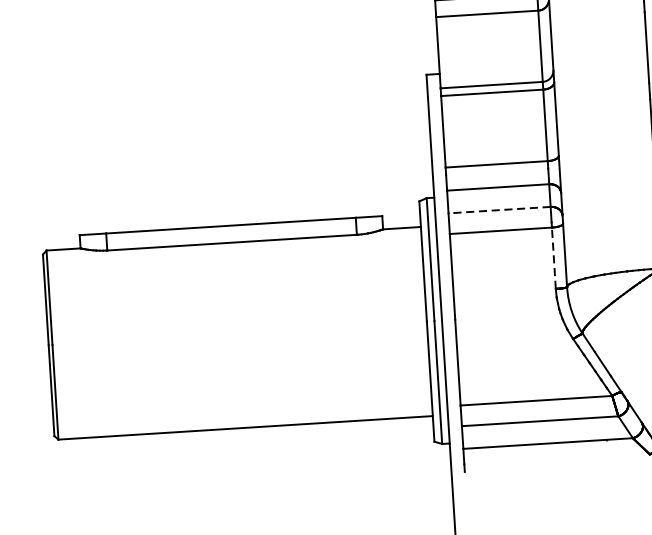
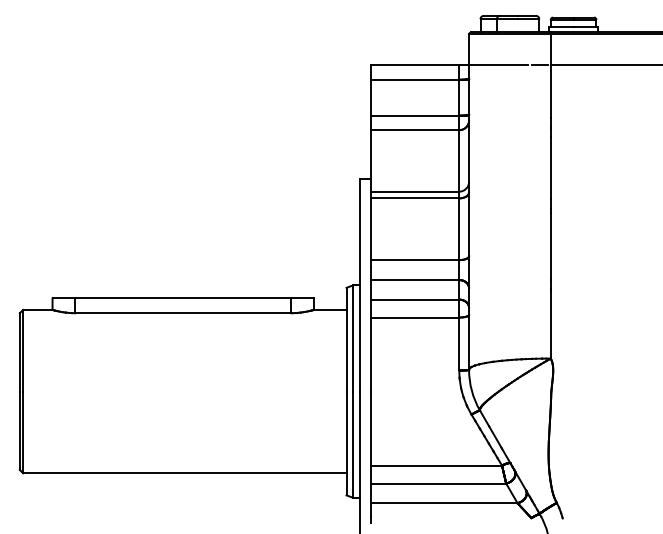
line: (498, 209) -> (414, 299), dashed -> solid
line: (554, 257) -> (459, 343), dashed -> solid

